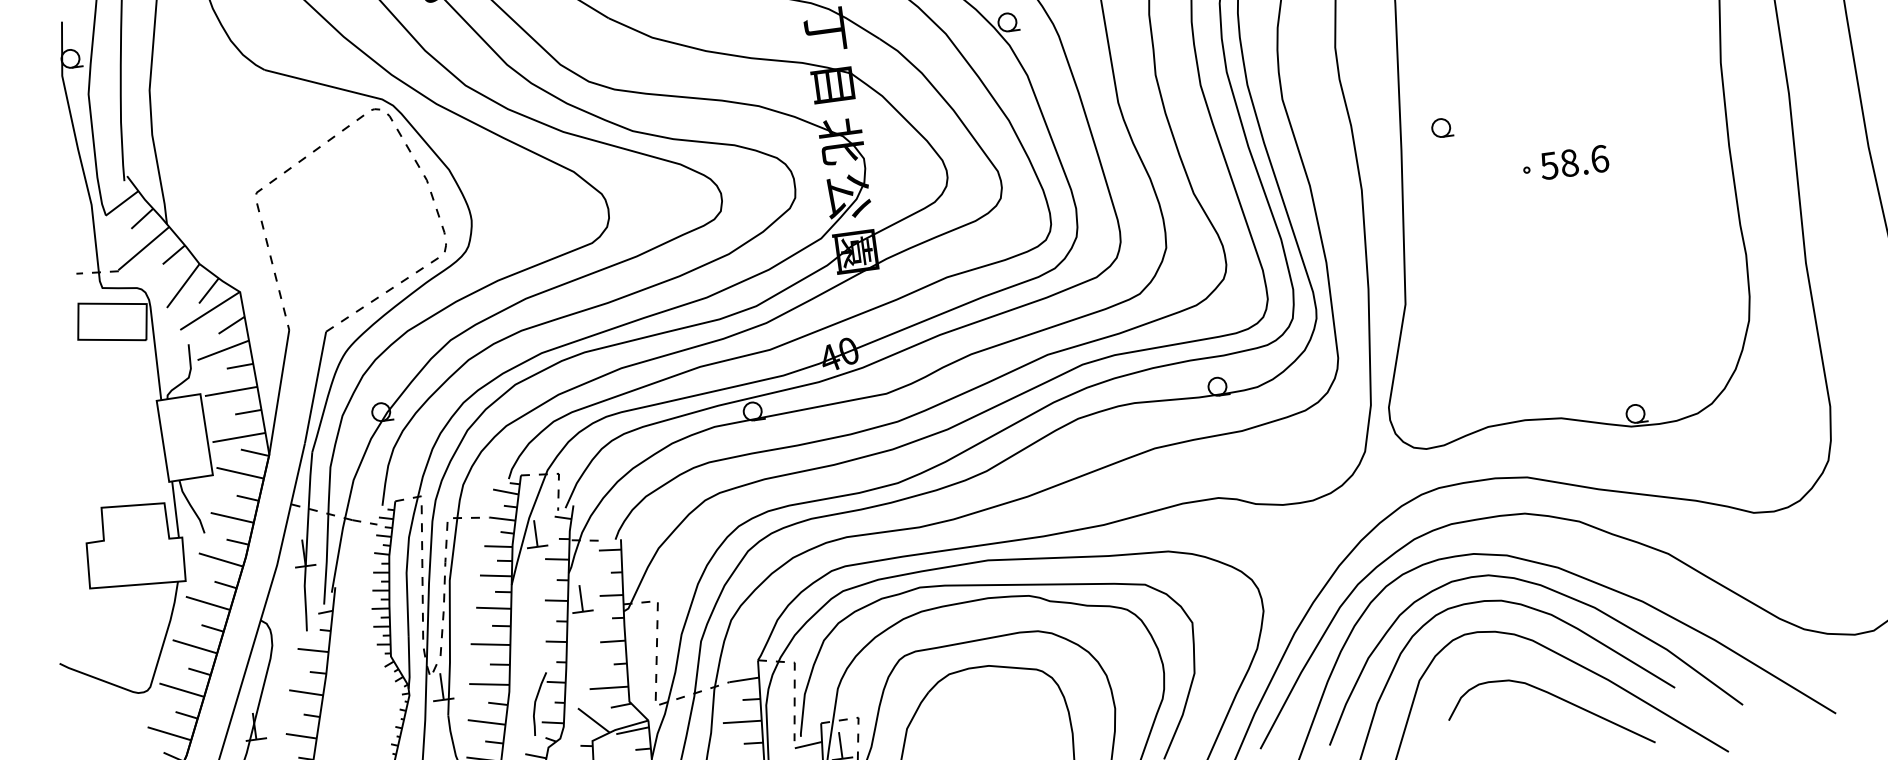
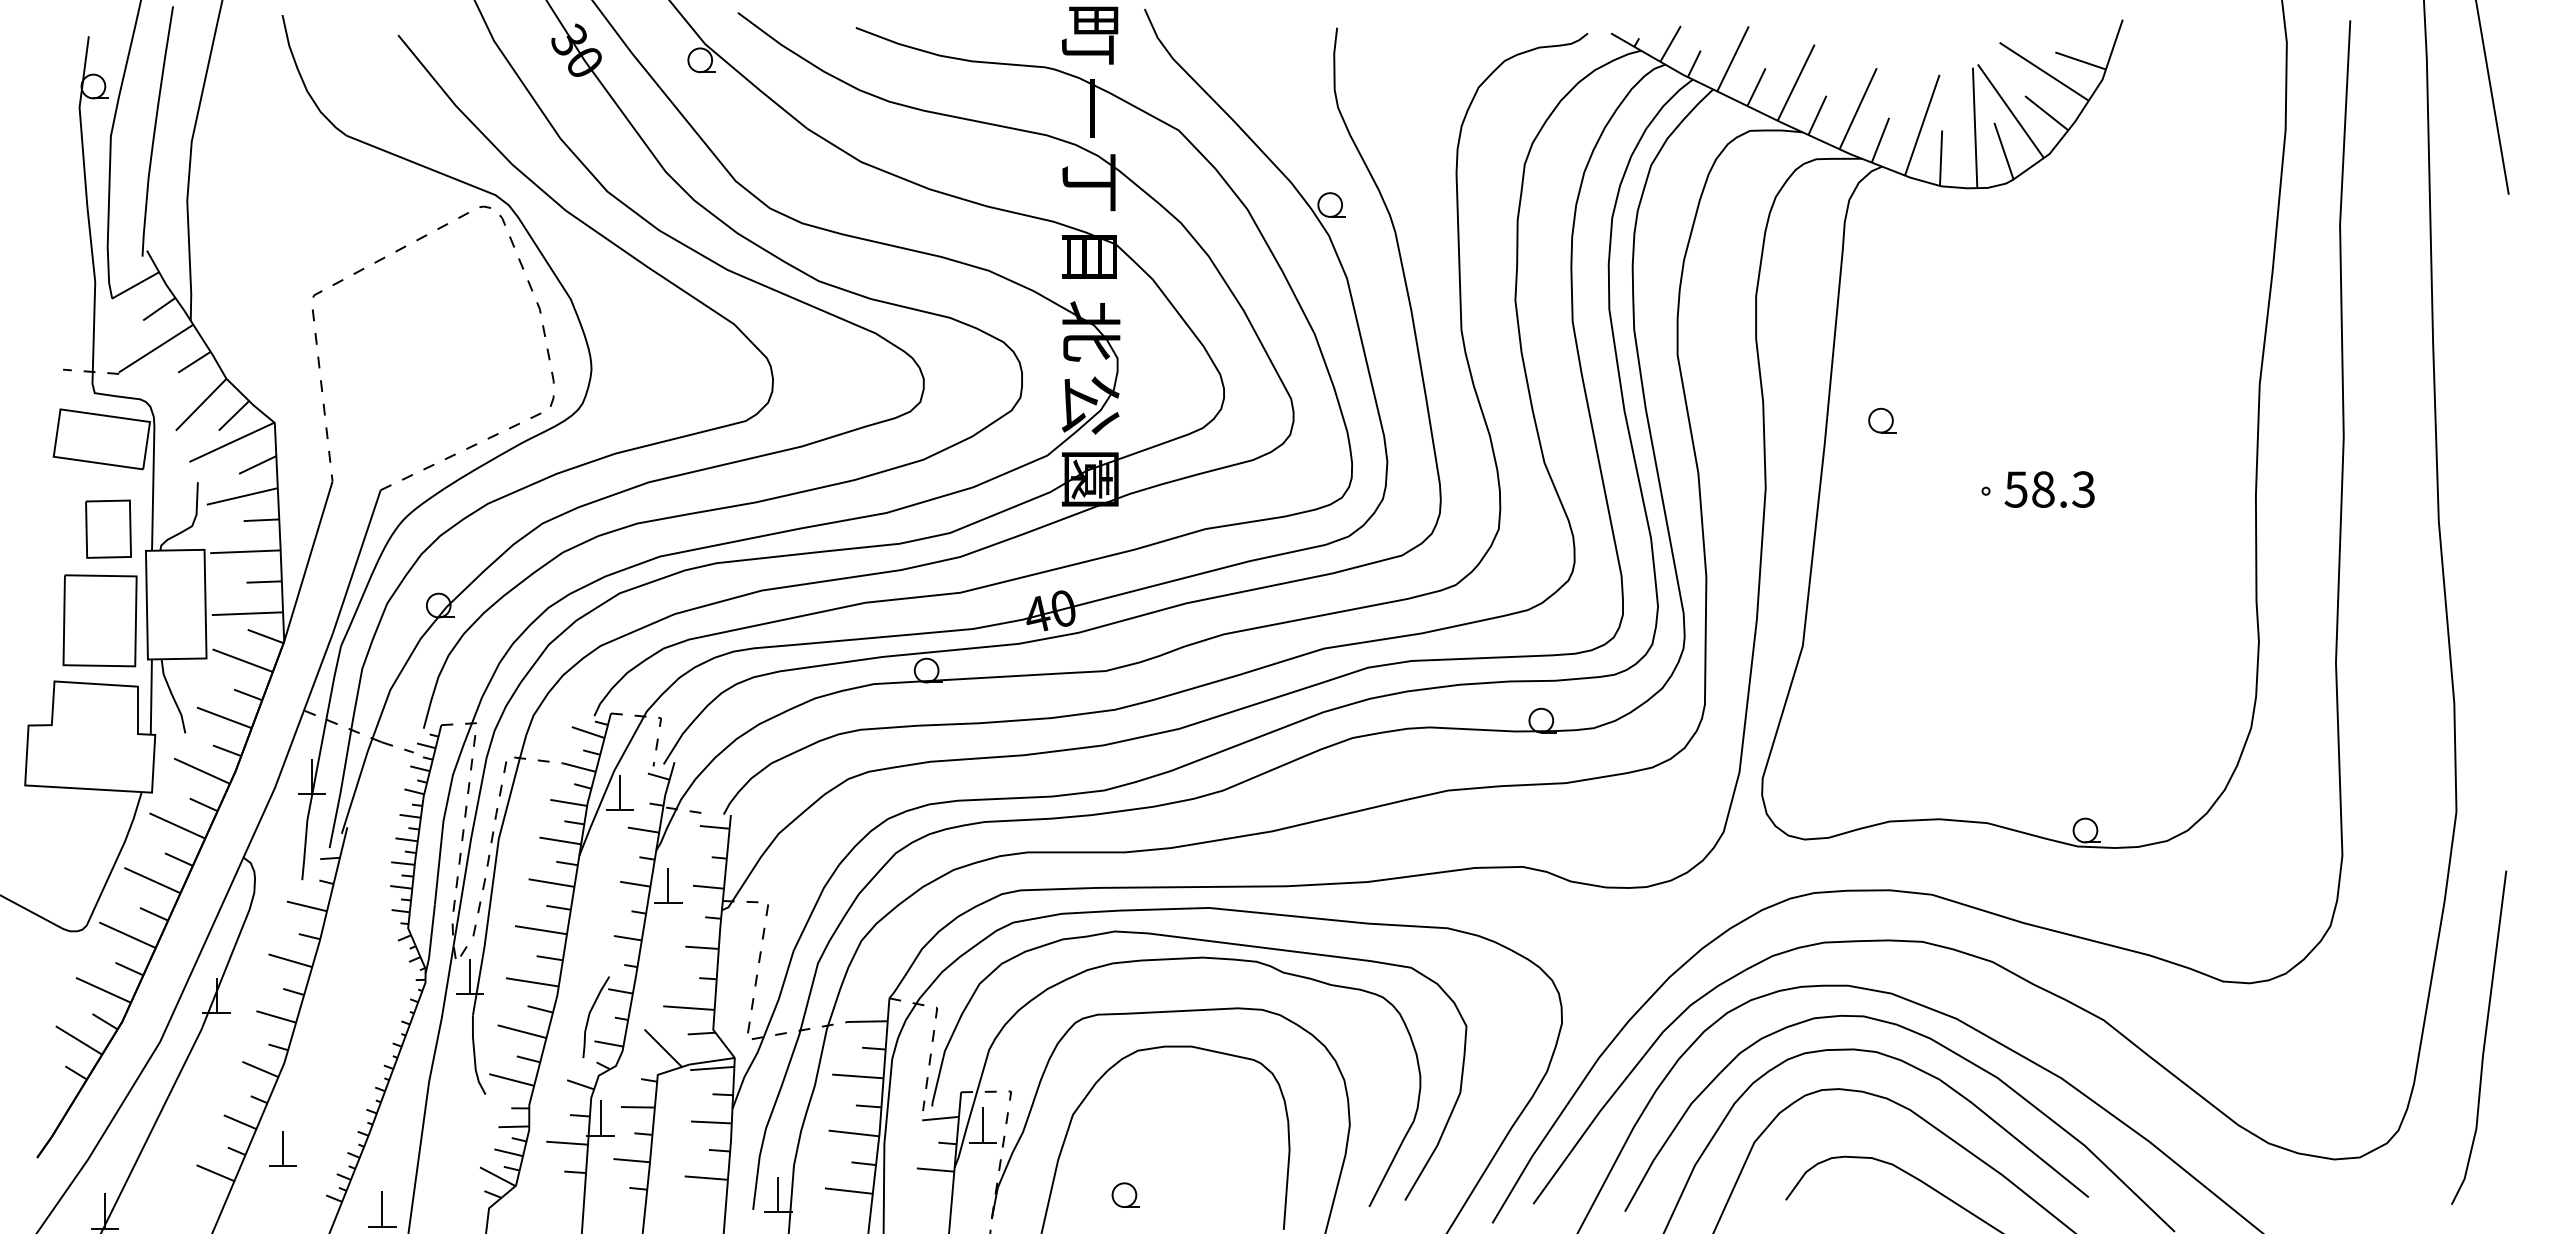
text: (1599, 159) -> (2083, 489), 58.6 -> 58.3
part: (126, 387) -> (108, 528), added
part: (129, 457) -> (99, 620), added

